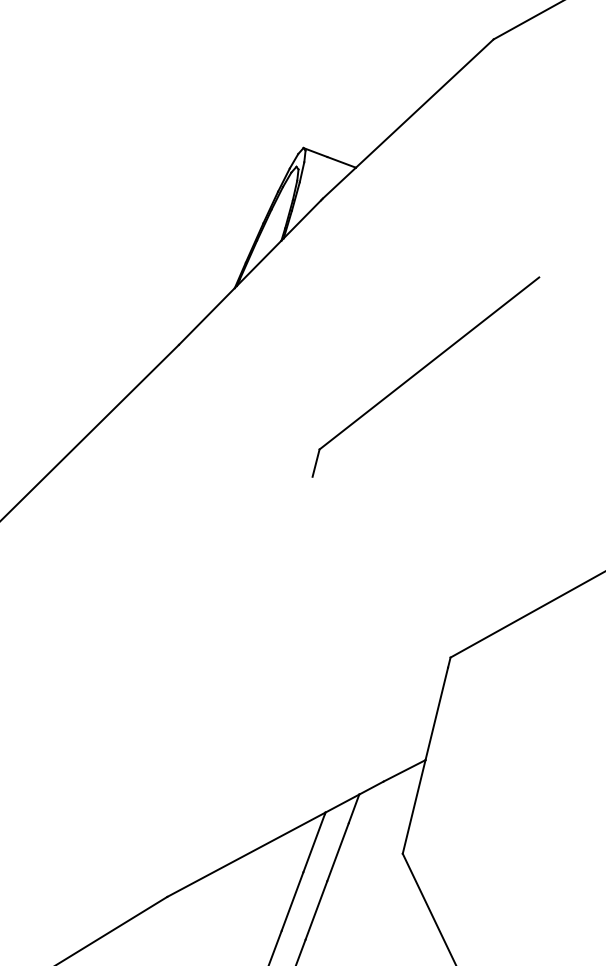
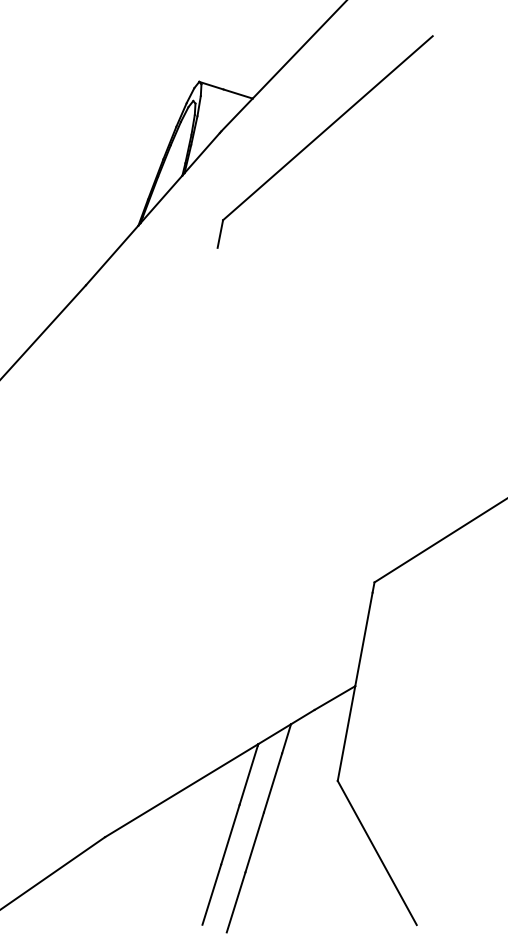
part: (422, 370) -> (321, 135), moved

